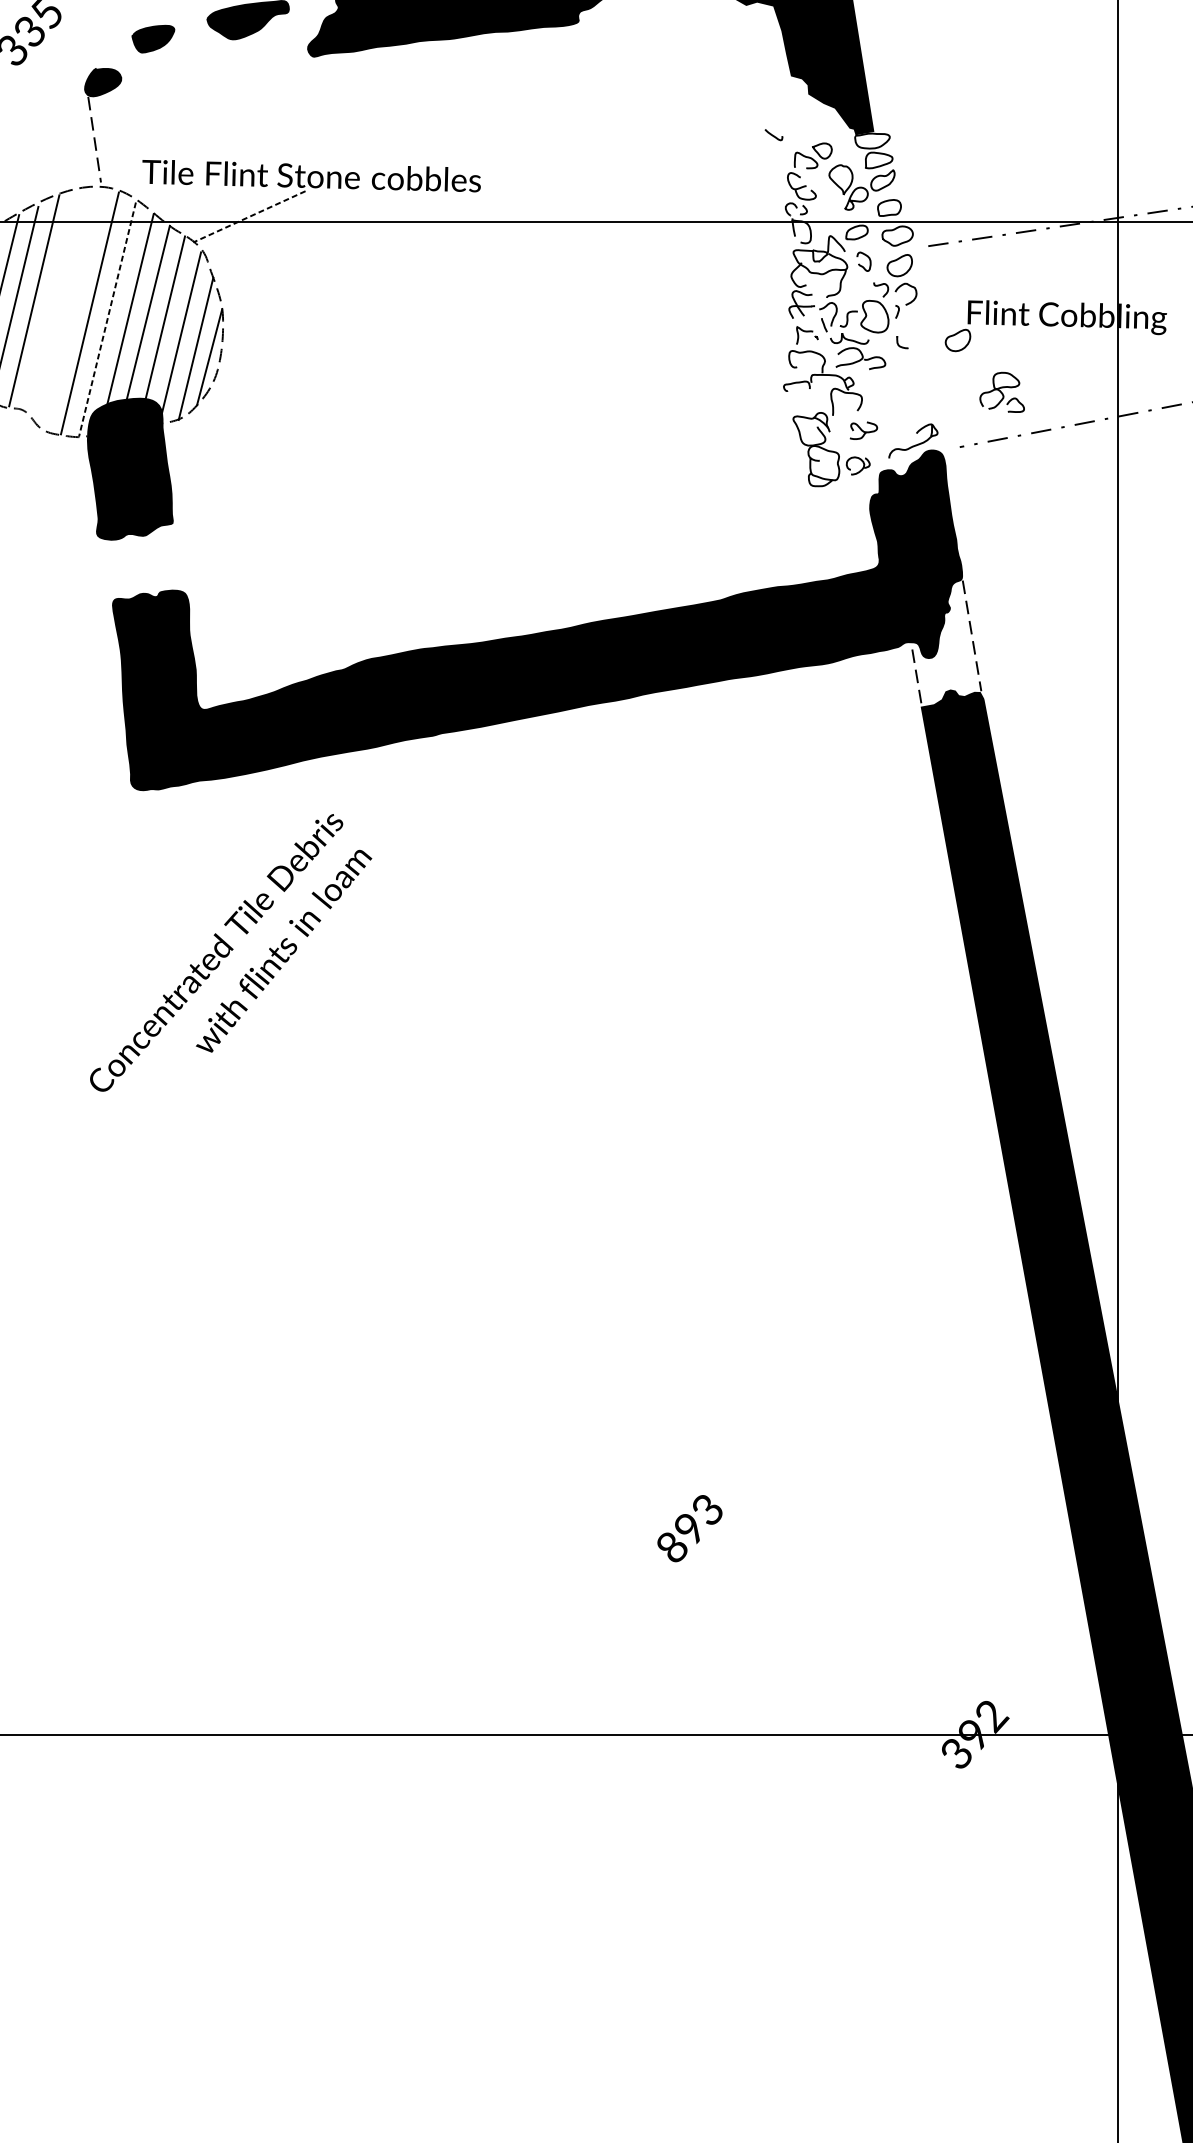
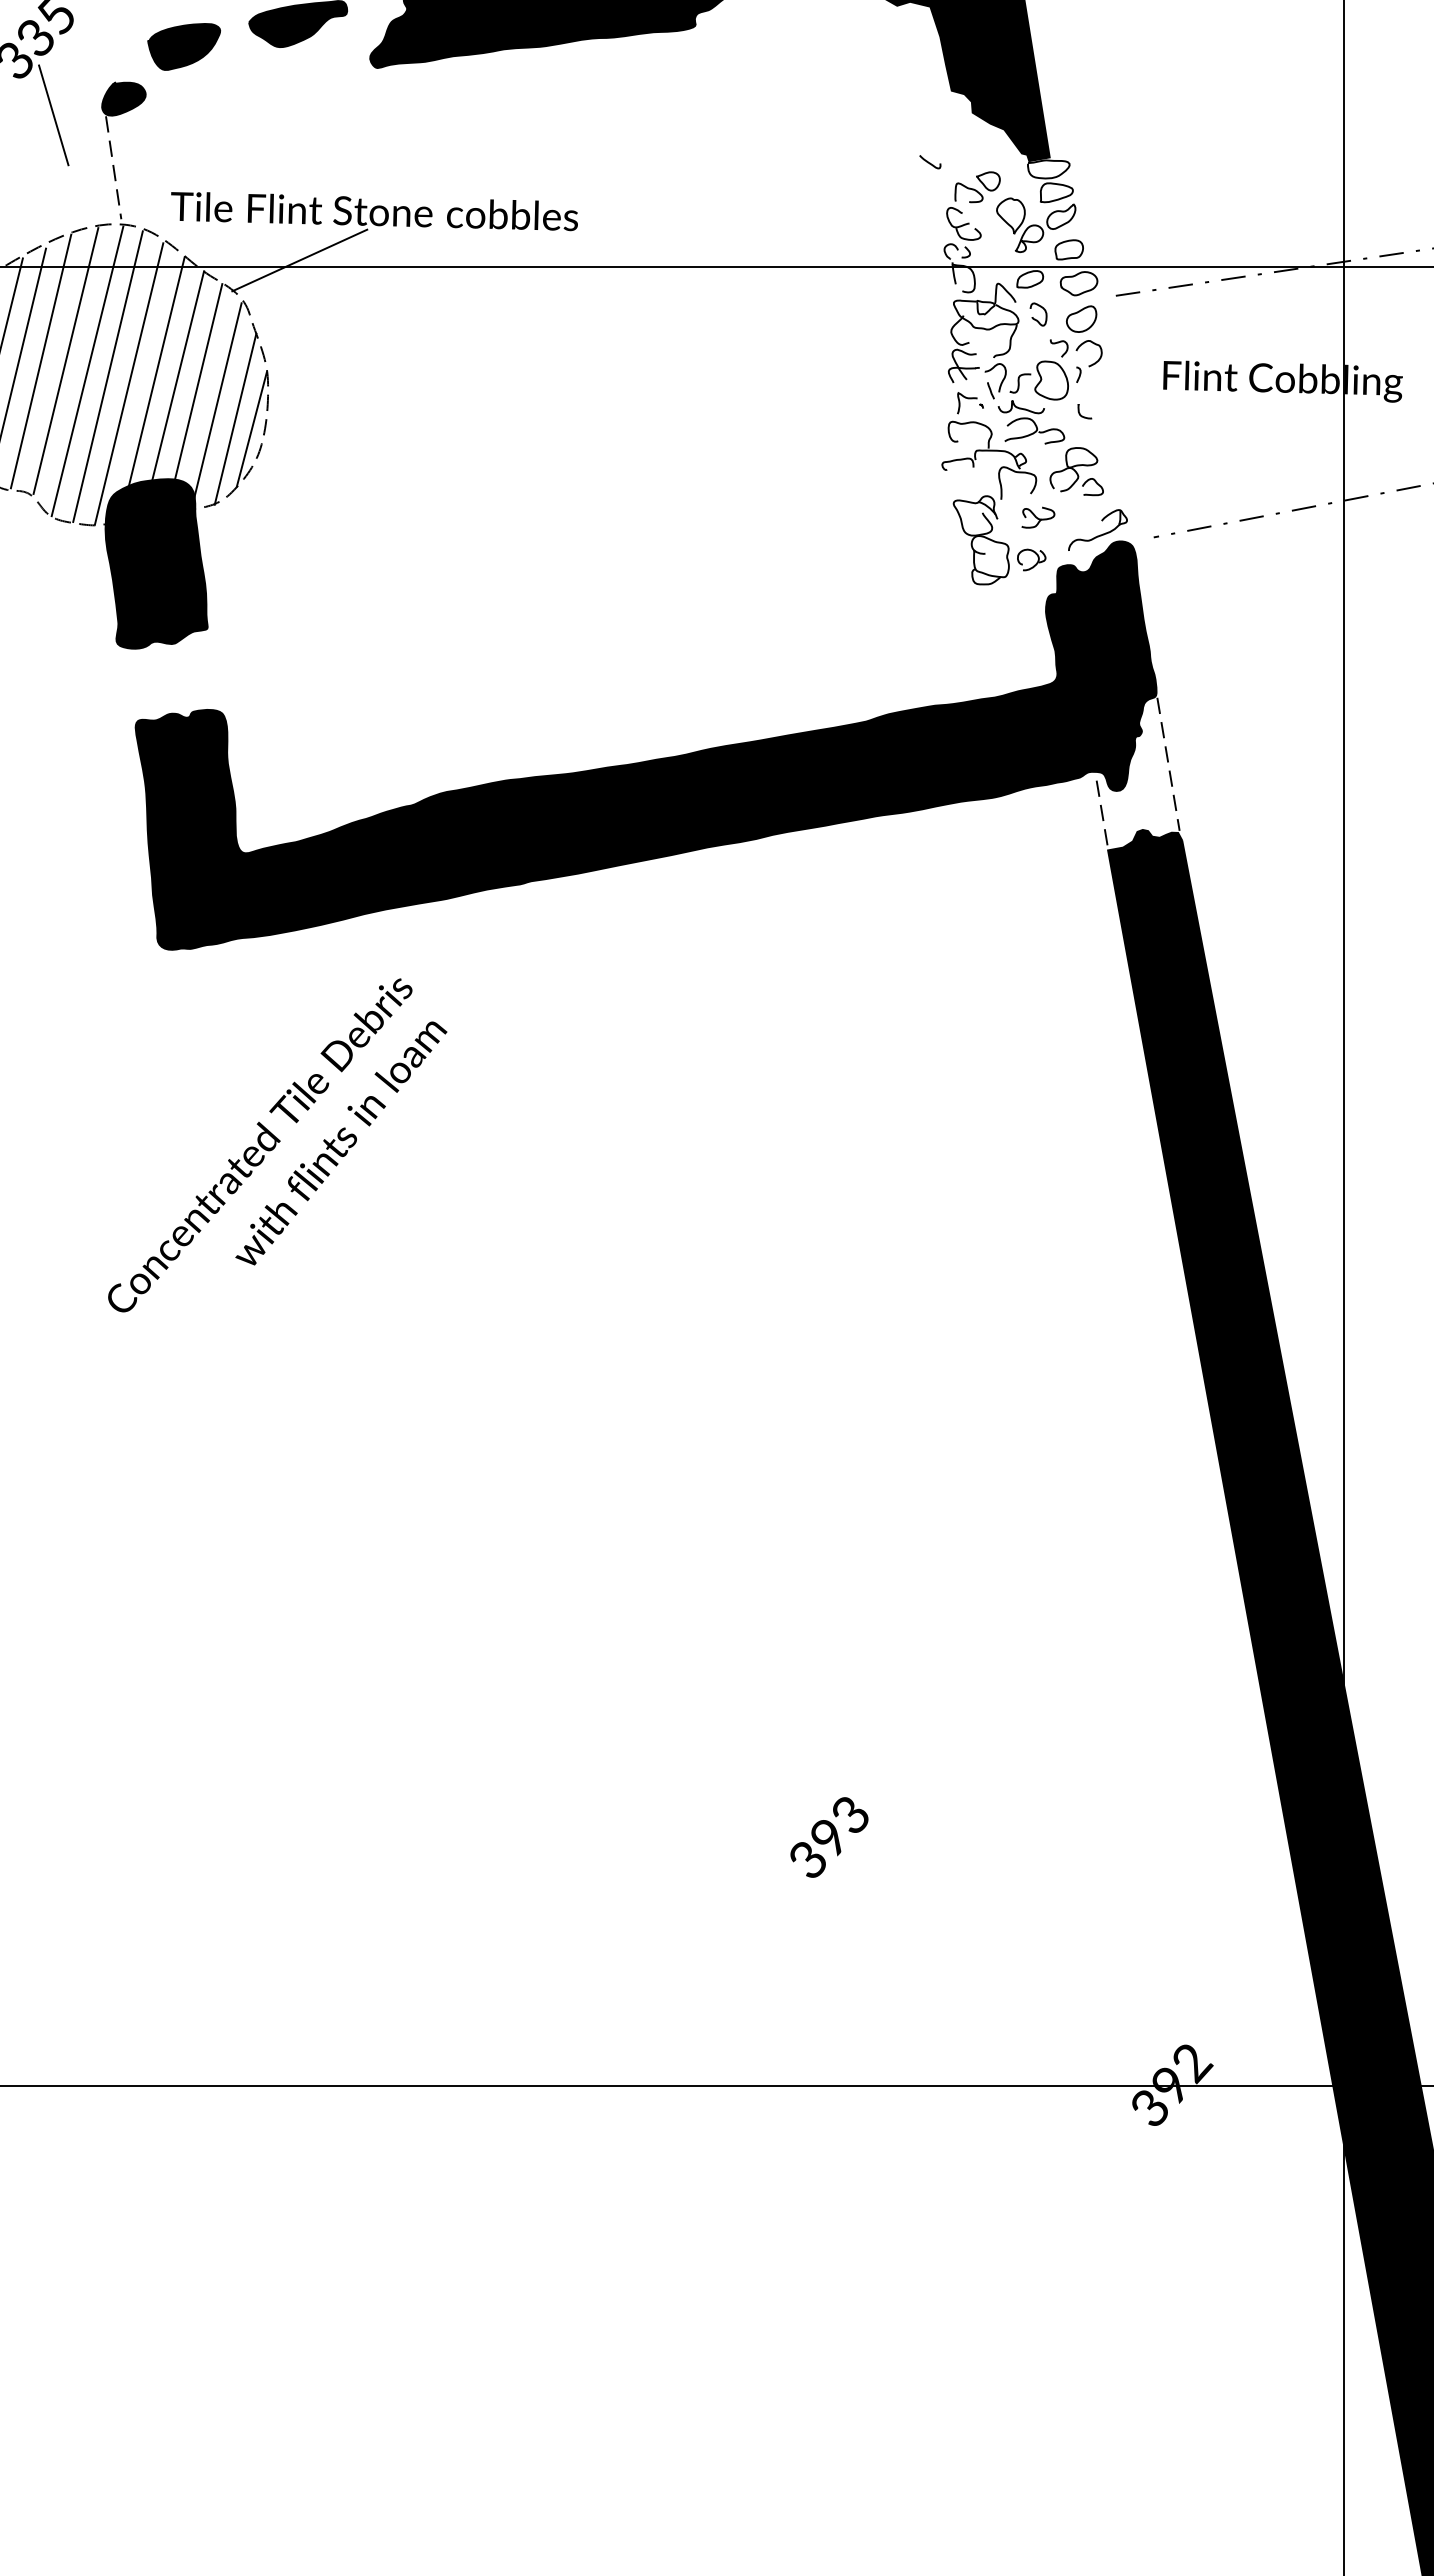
part: (153, 38) -> (184, 46), size x1.43
line: (44, 96) -> (53, 115), added
line: (249, 216) -> (299, 260), dashed -> solid
line: (54, 300) -> (65, 360), added
line: (72, 309) -> (87, 371), added
line: (107, 319) -> (129, 383), dashed -> solid
part: (957, 339) -> (1151, 408), removed
part: (1002, 392) -> (1076, 471), moved
text: (672, 1546) -> (808, 1859), 893 -> 393

